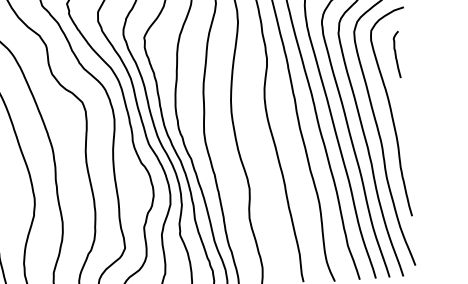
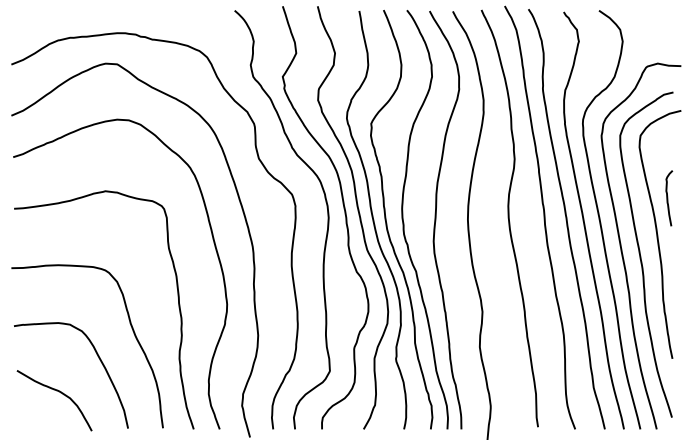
curve: (396, 54) -> (668, 198), moved

